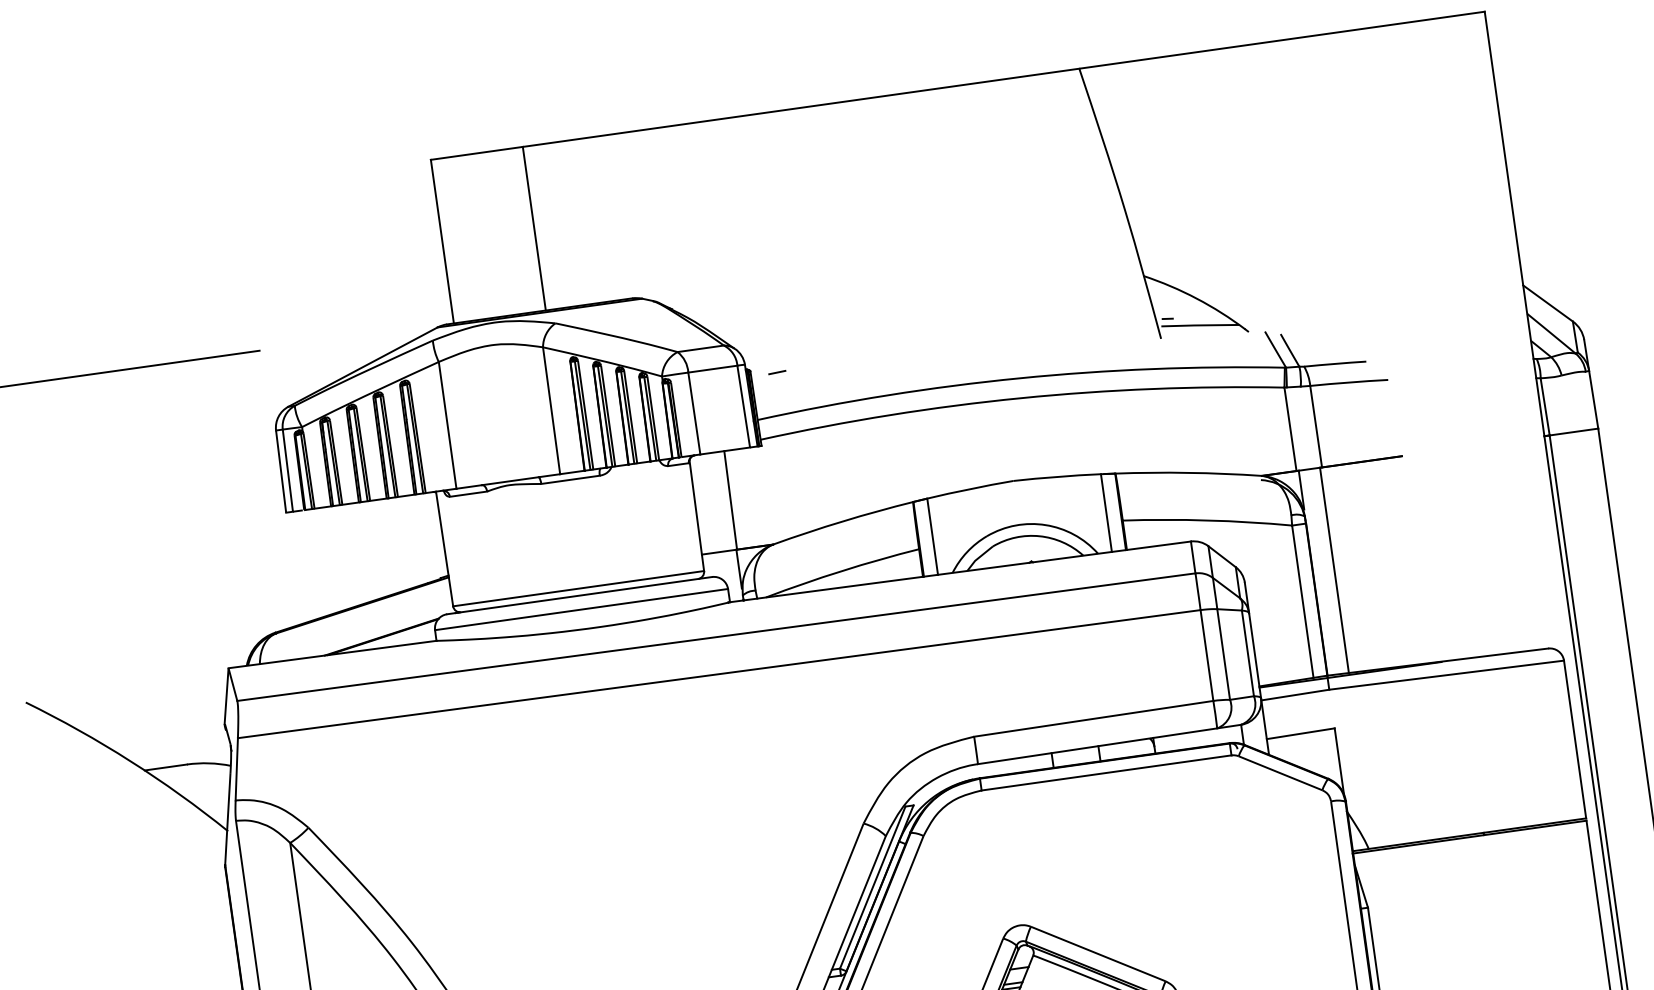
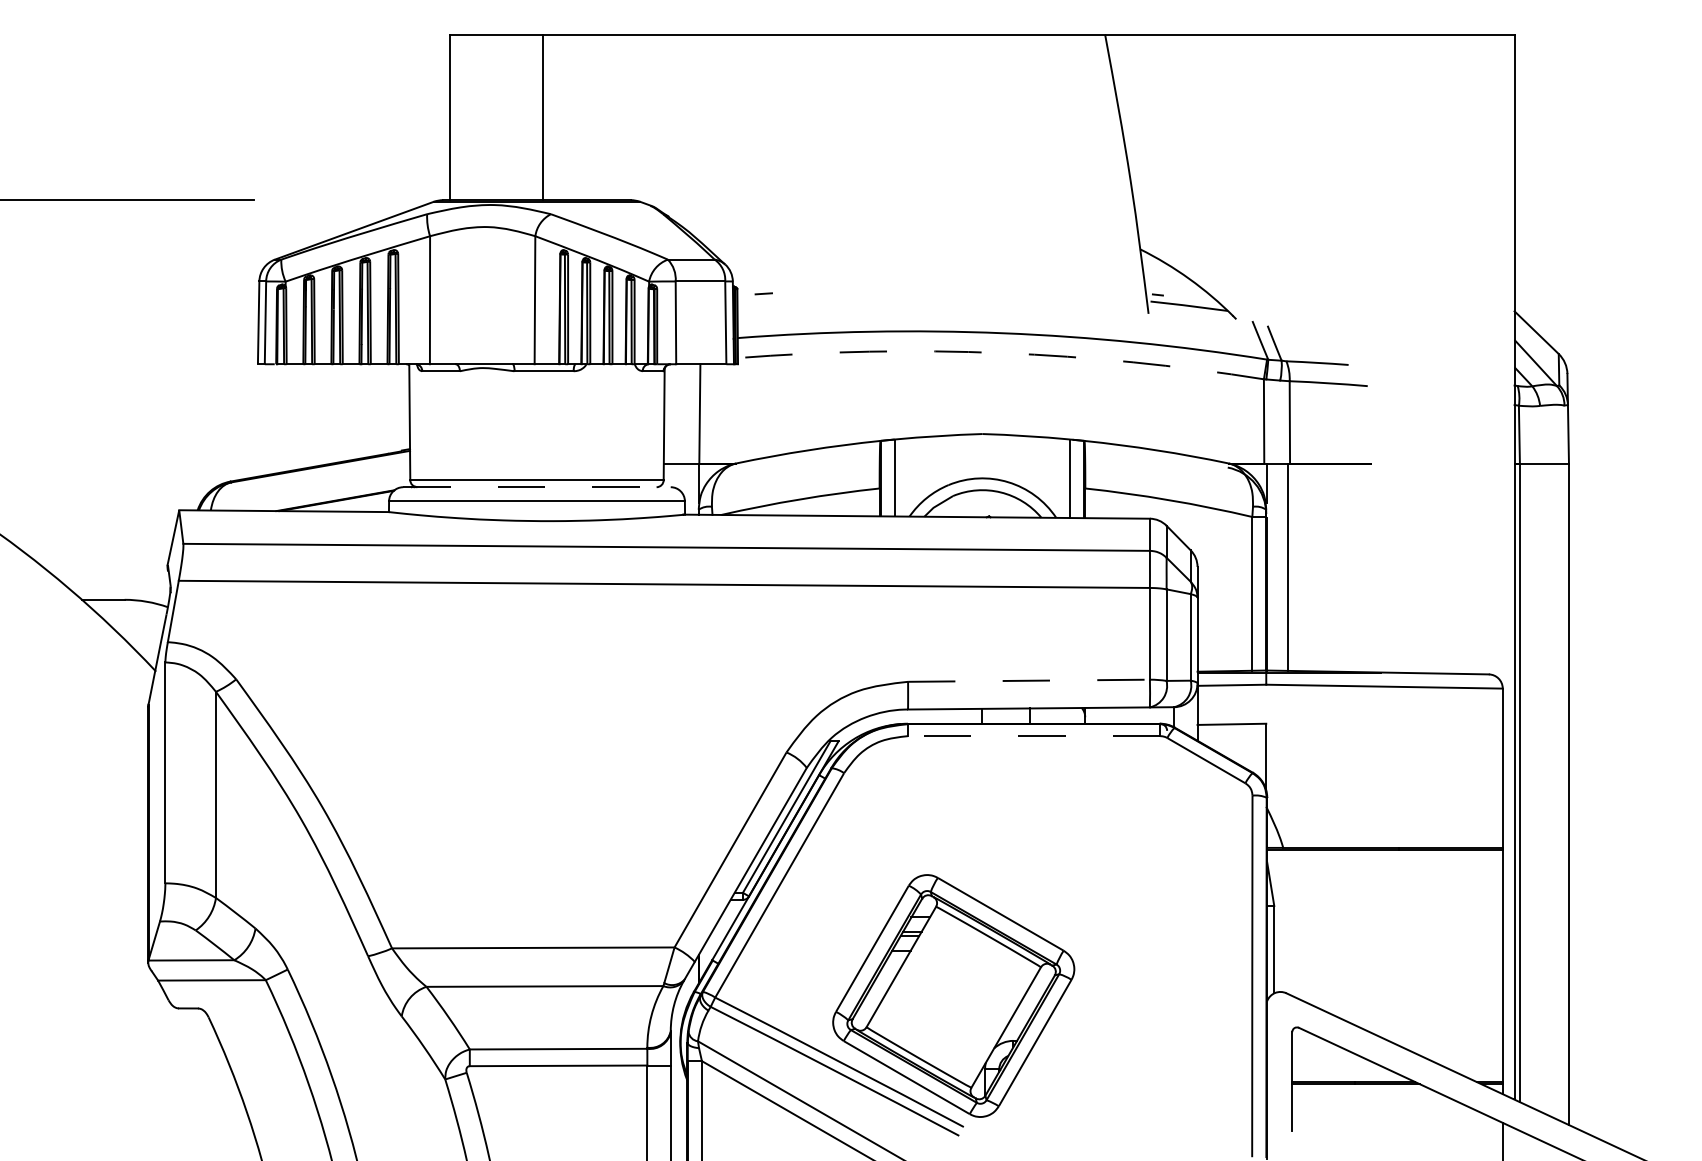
arc: (1020, 398) -> (1001, 353), solid -> dashed
line: (580, 595) -> (537, 487), solid -> dashed
line: (1094, 718) -> (1029, 680), solid -> dashed
line: (1105, 773) -> (1033, 736), solid -> dashed

